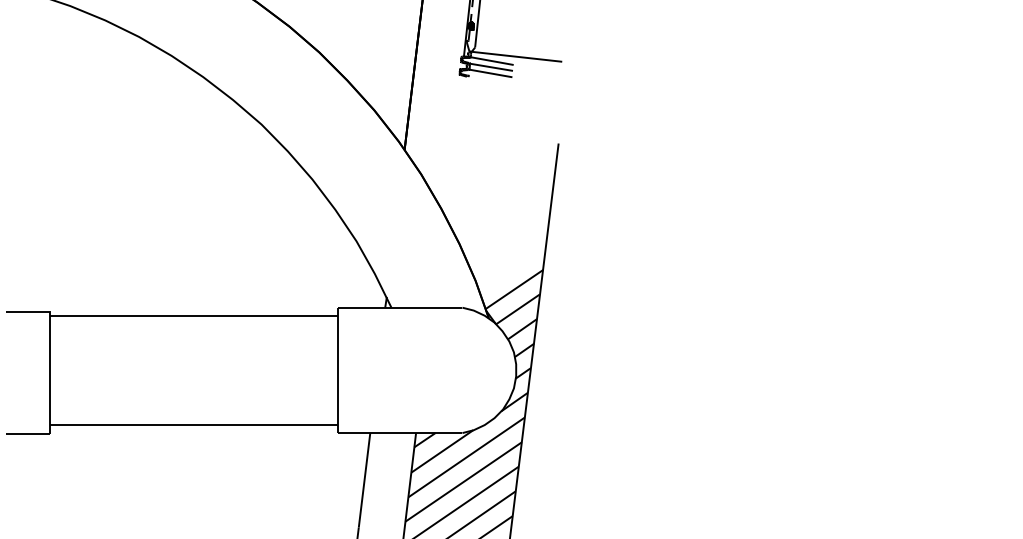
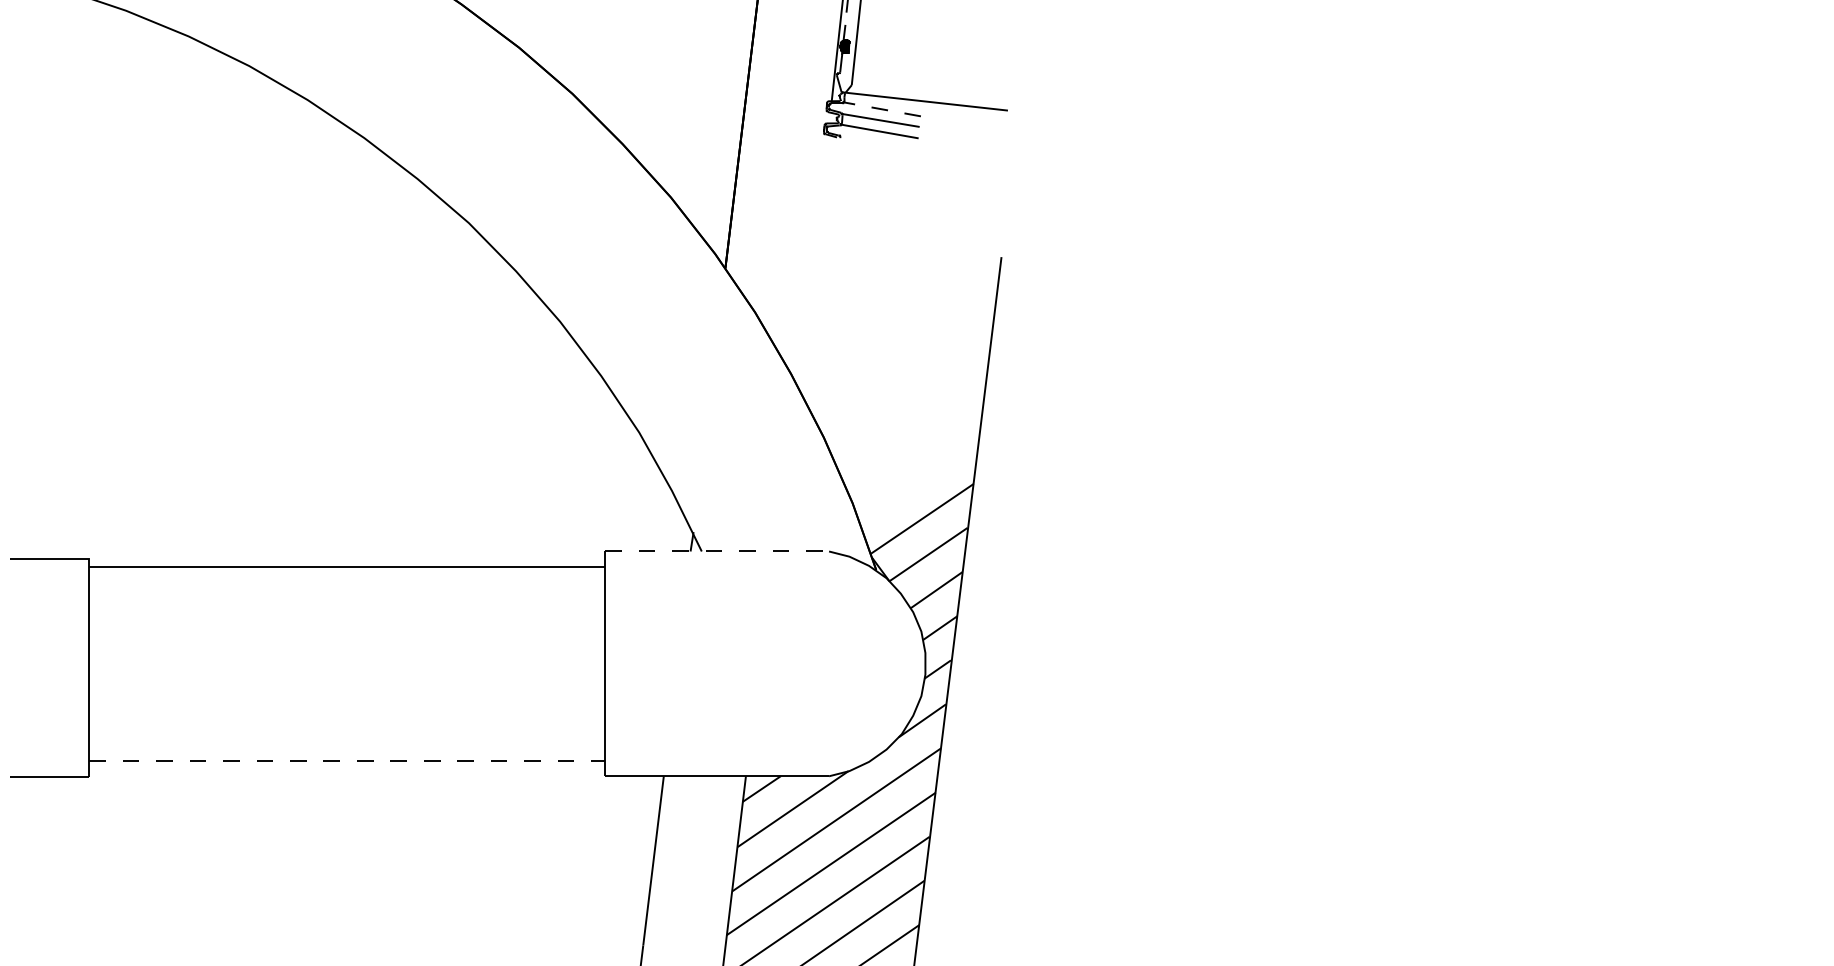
line: (492, 61) -> (882, 110), solid -> dashed
line: (400, 307) -> (717, 551), solid -> dashed
line: (193, 424) -> (346, 760), solid -> dashed

